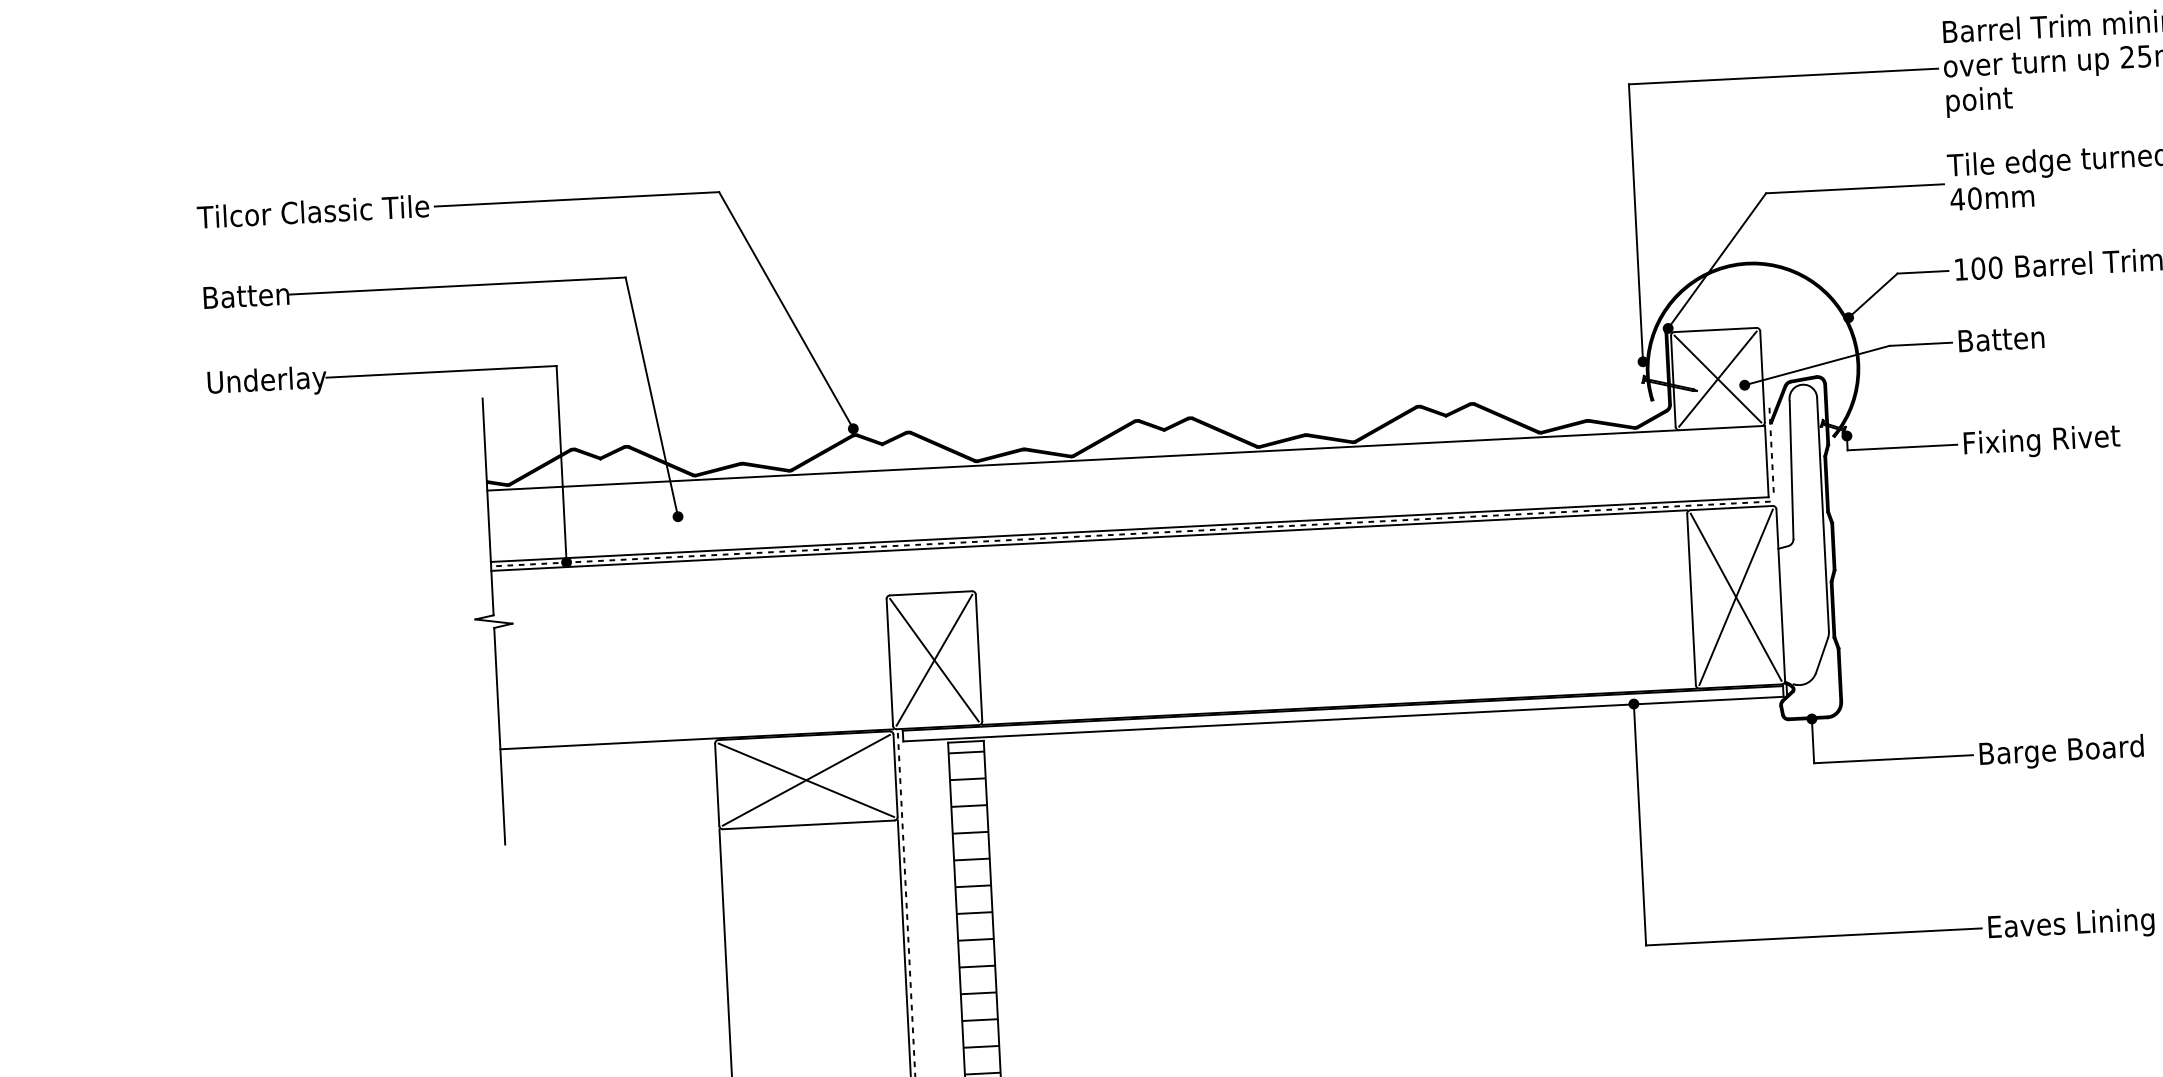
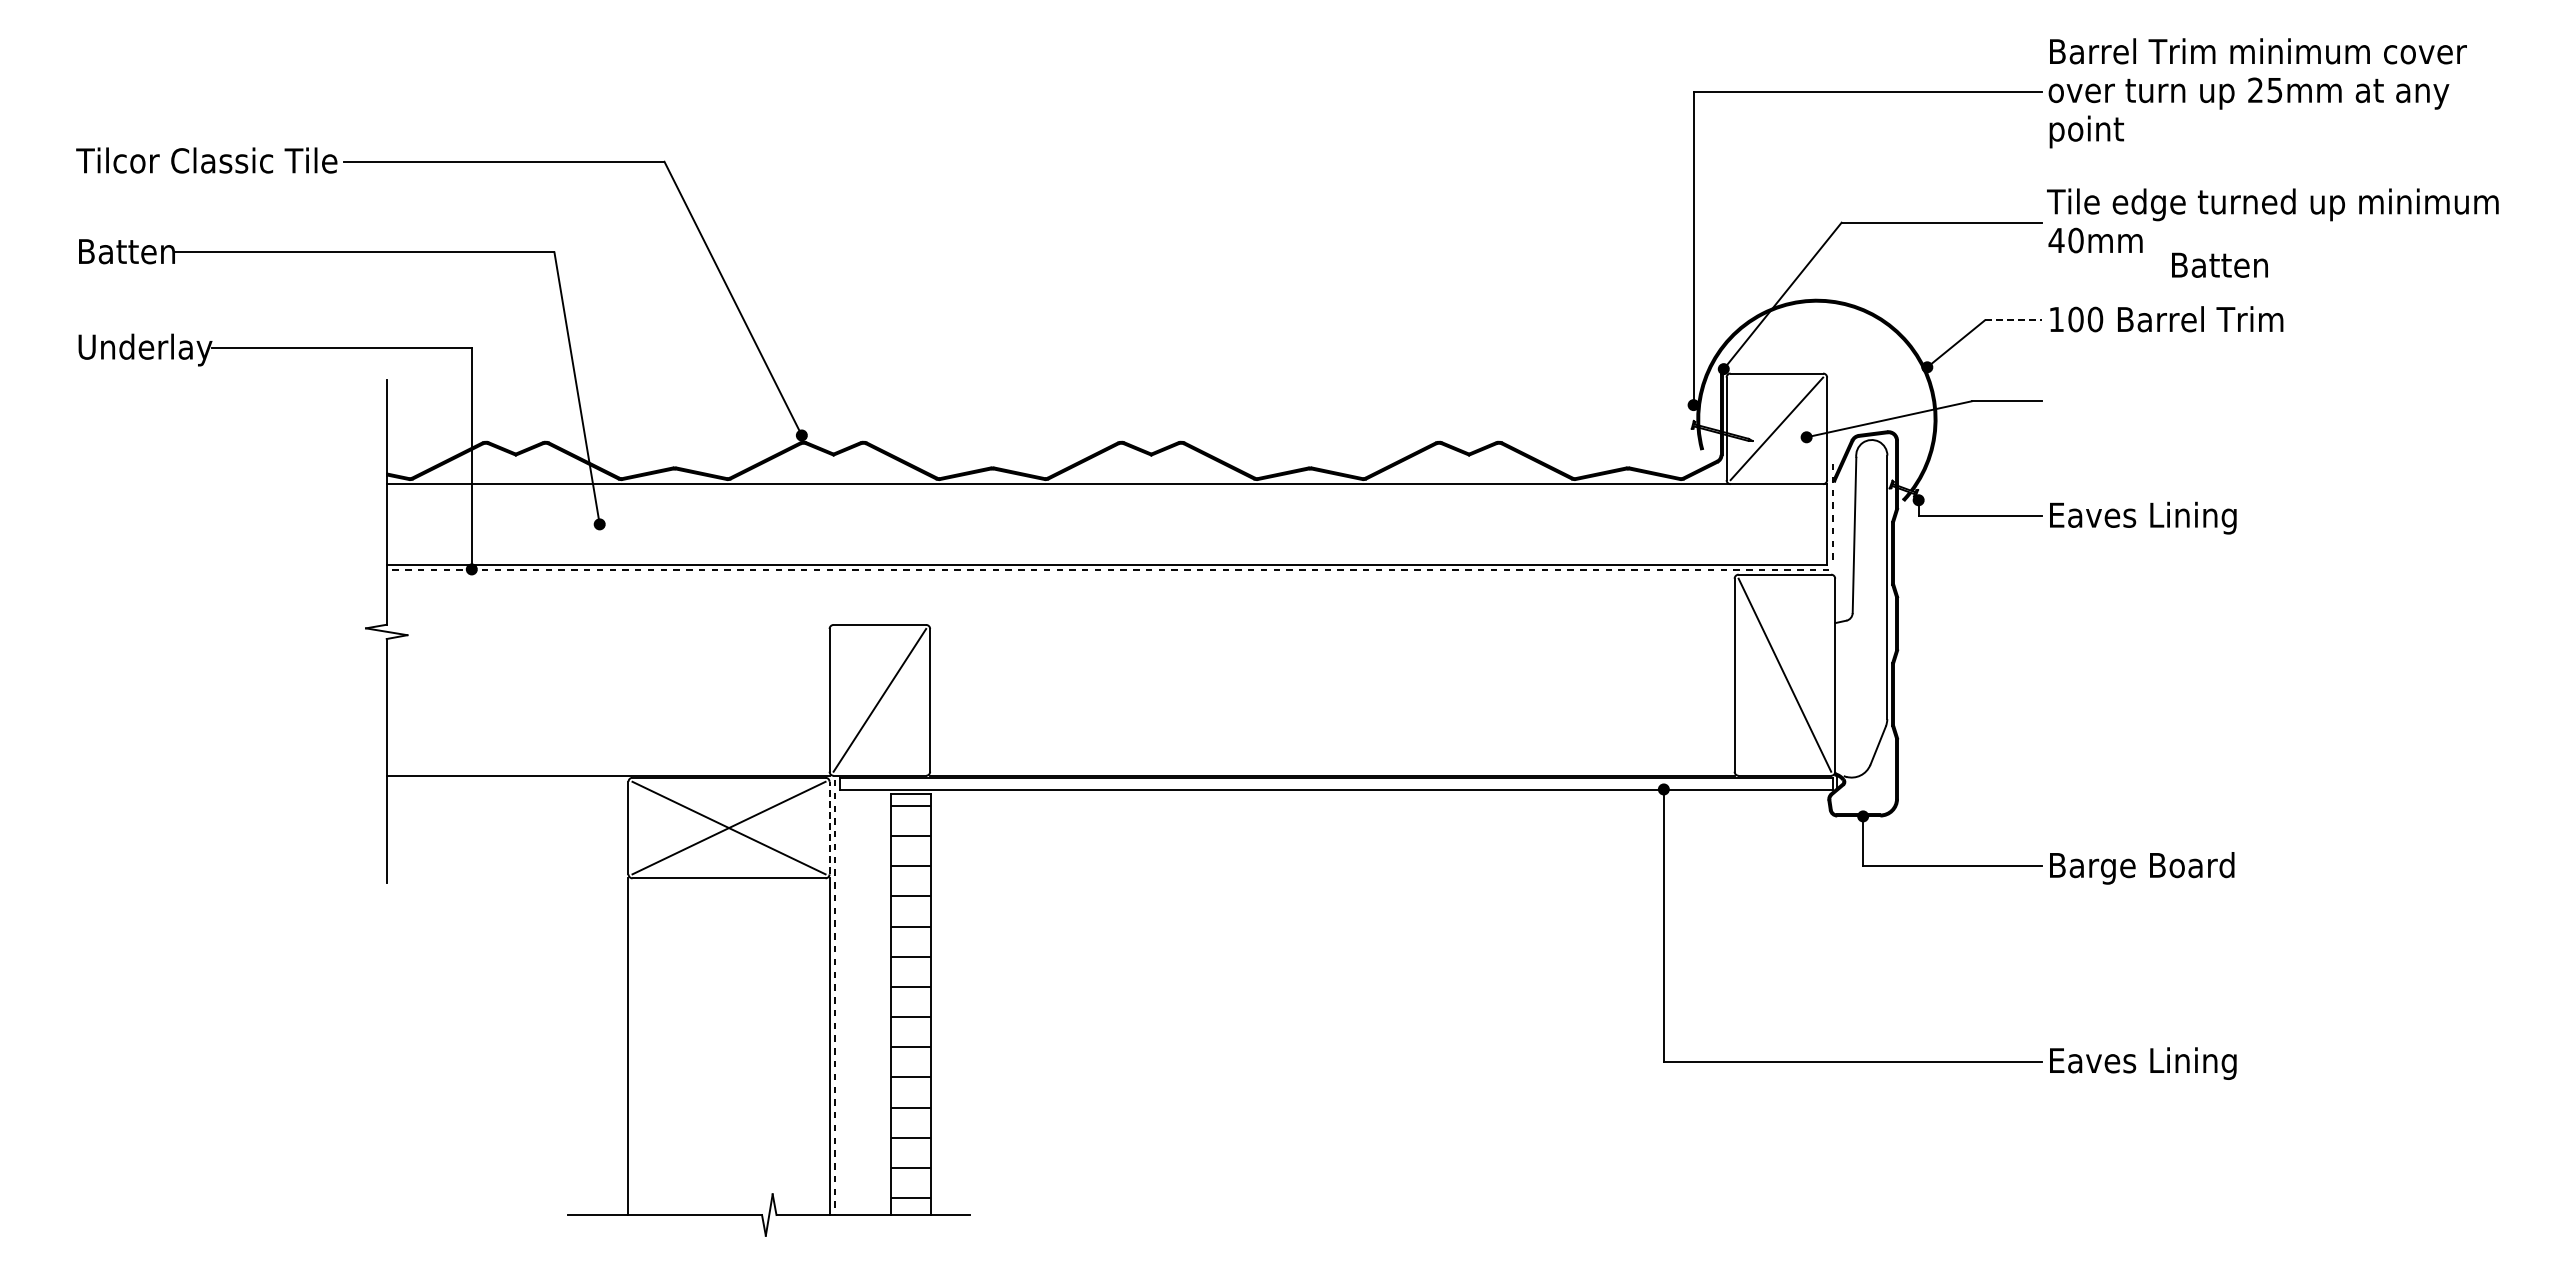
line: (1922, 272) -> (2013, 320), solid -> dashed
text: (2001, 338) -> (2219, 264), moved
line: (1717, 378) -> (1776, 428), removed
text: (2048, 441) -> (2144, 517), Fixing Rivet -> Eaves Lining
line: (1089, 540) -> (1060, 574), removed
line: (1735, 596) -> (1784, 674), removed
line: (934, 659) -> (879, 699), removed
line: (895, 775) -> (829, 827), solid -> dashed

